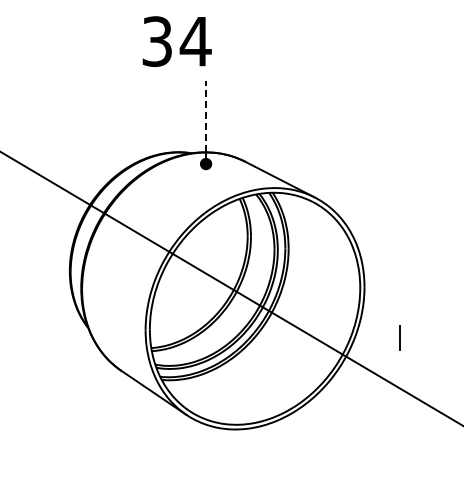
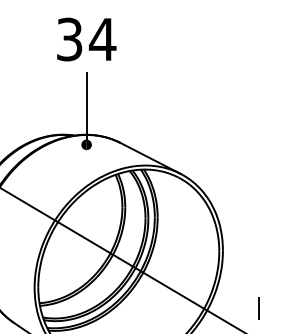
text: (176, 41) -> (86, 39), moved
line: (206, 115) -> (87, 103), dashed -> solid
line: (399, 337) -> (259, 307), moved

